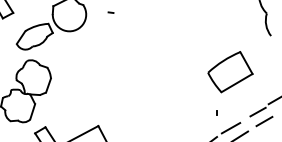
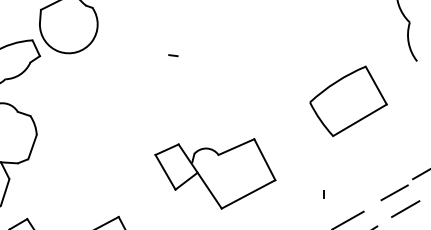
line: (110, 12) -> (172, 55), moved
part: (230, 72) -> (348, 101), moved
part: (154, 101) -> (215, 174), added

